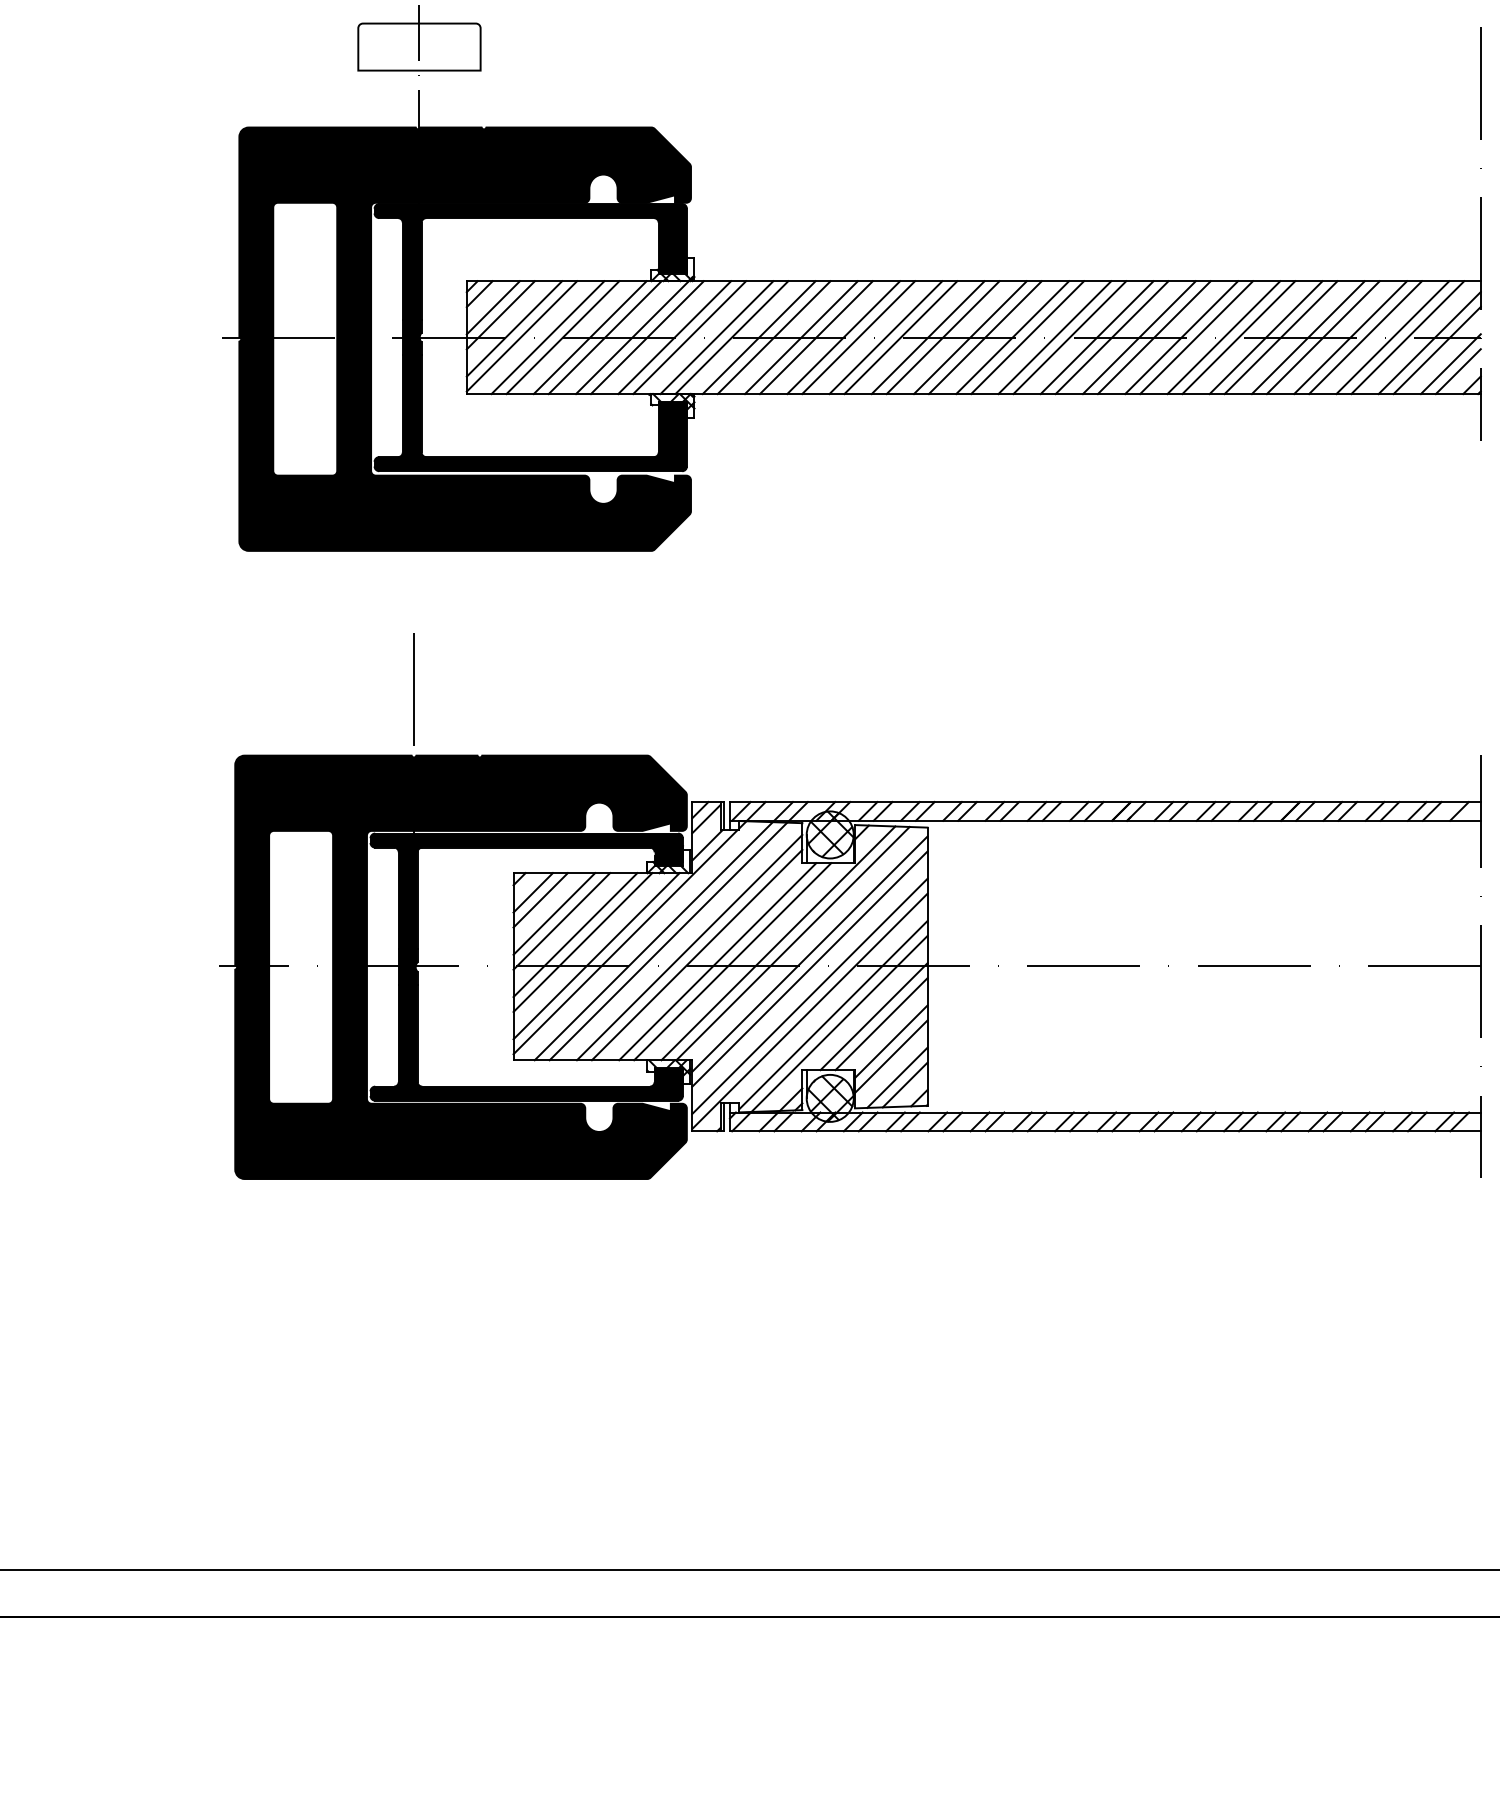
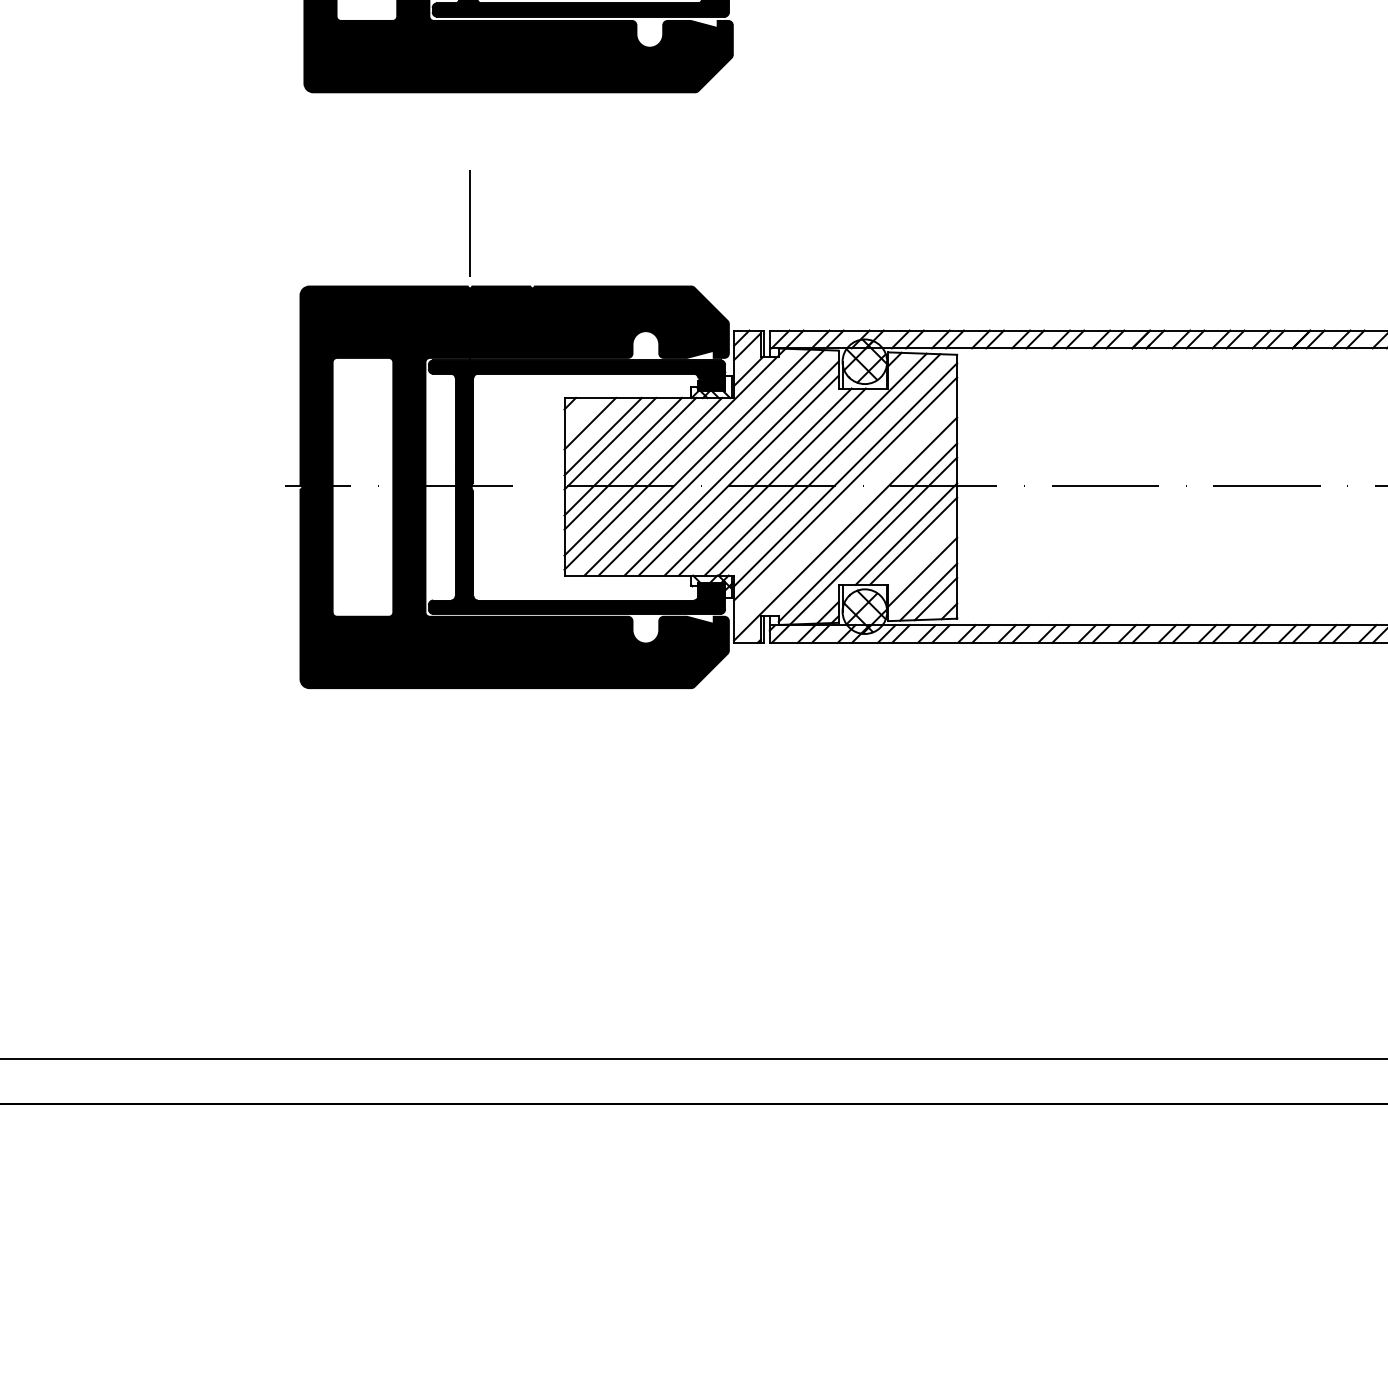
line: (532, 892) -> (582, 416), removed
line: (809, 996) -> (845, 515), removed
line: (891, 1041) -> (923, 557), removed

